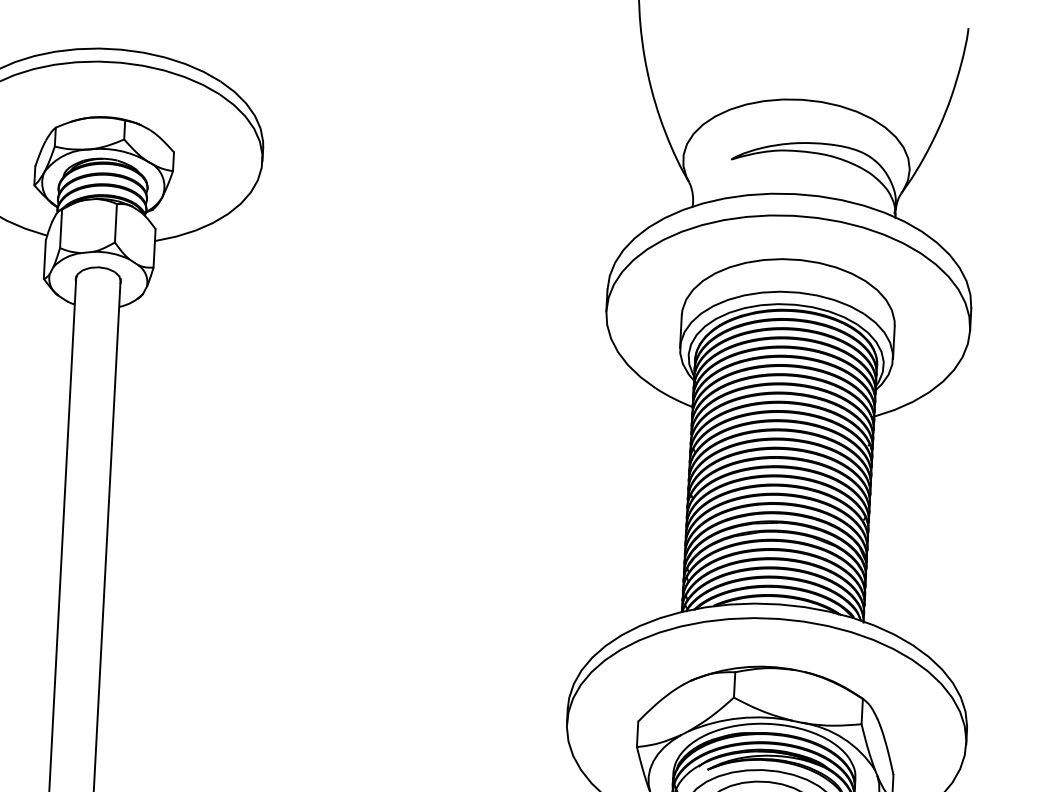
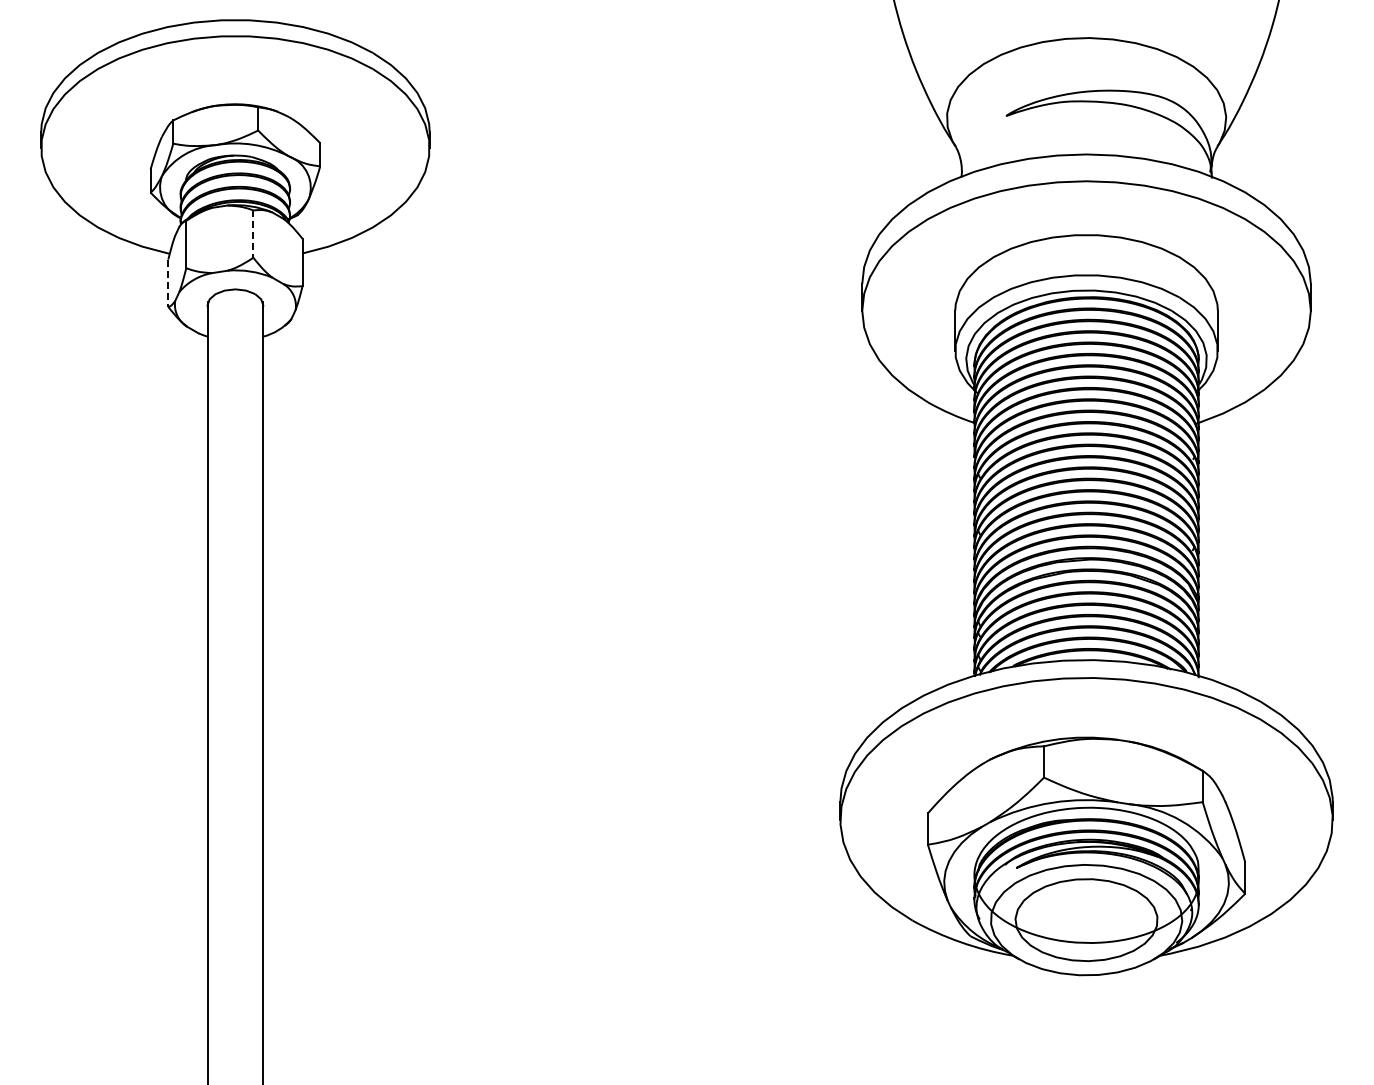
line: (115, 223) -> (253, 234), solid -> dashed
line: (44, 259) -> (168, 283), solid -> dashed

